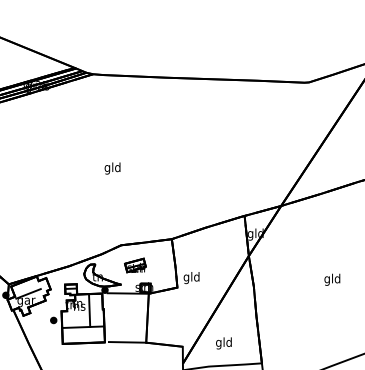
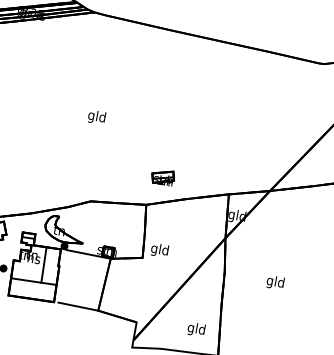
part: (135, 265) -> (163, 177), moved
text: (332, 279) -> (275, 282), moved
text: (223, 343) -> (195, 329), moved

